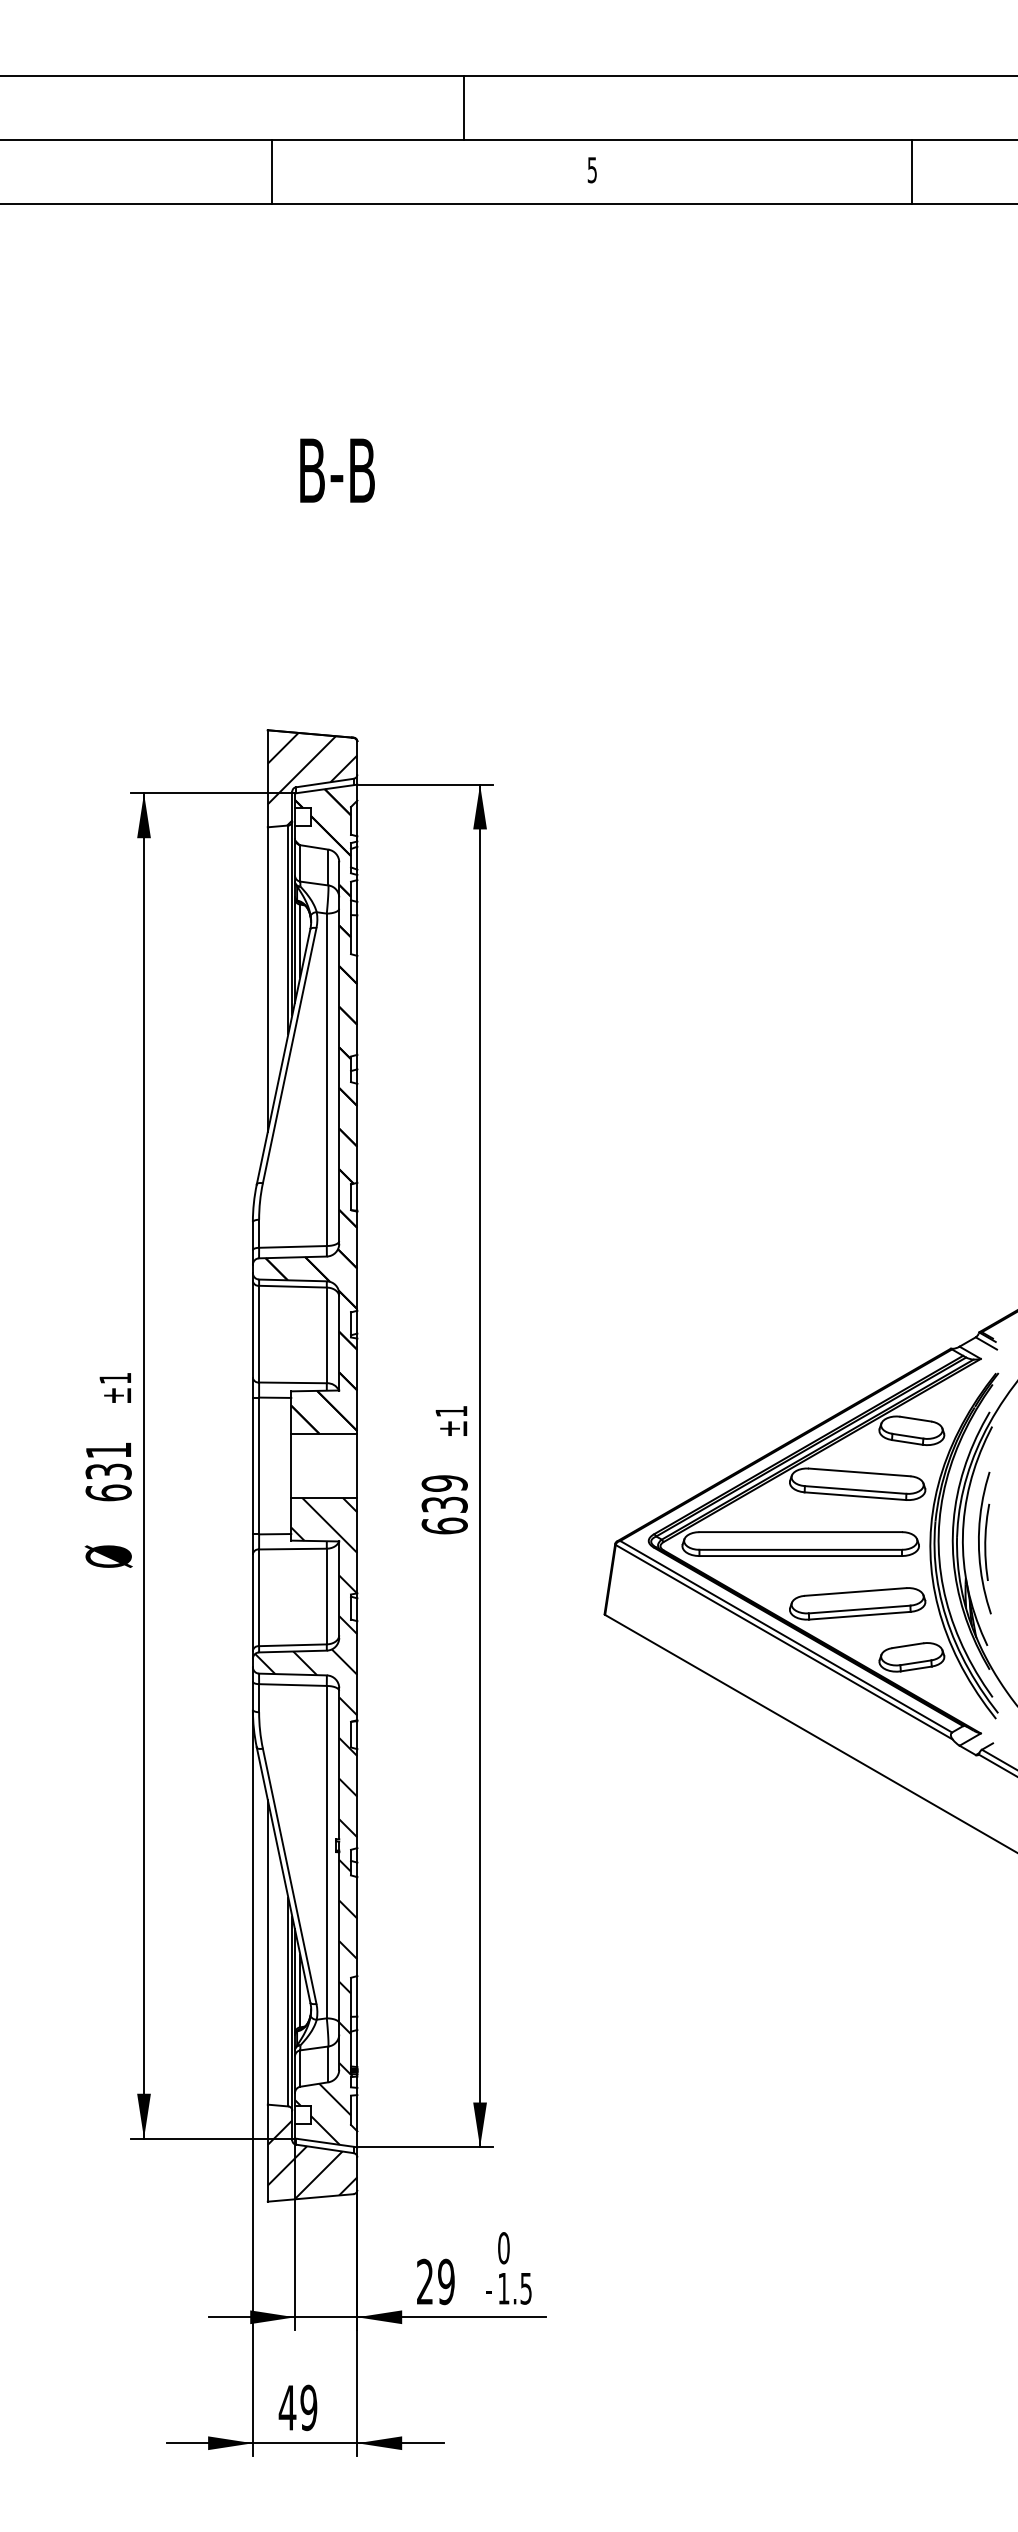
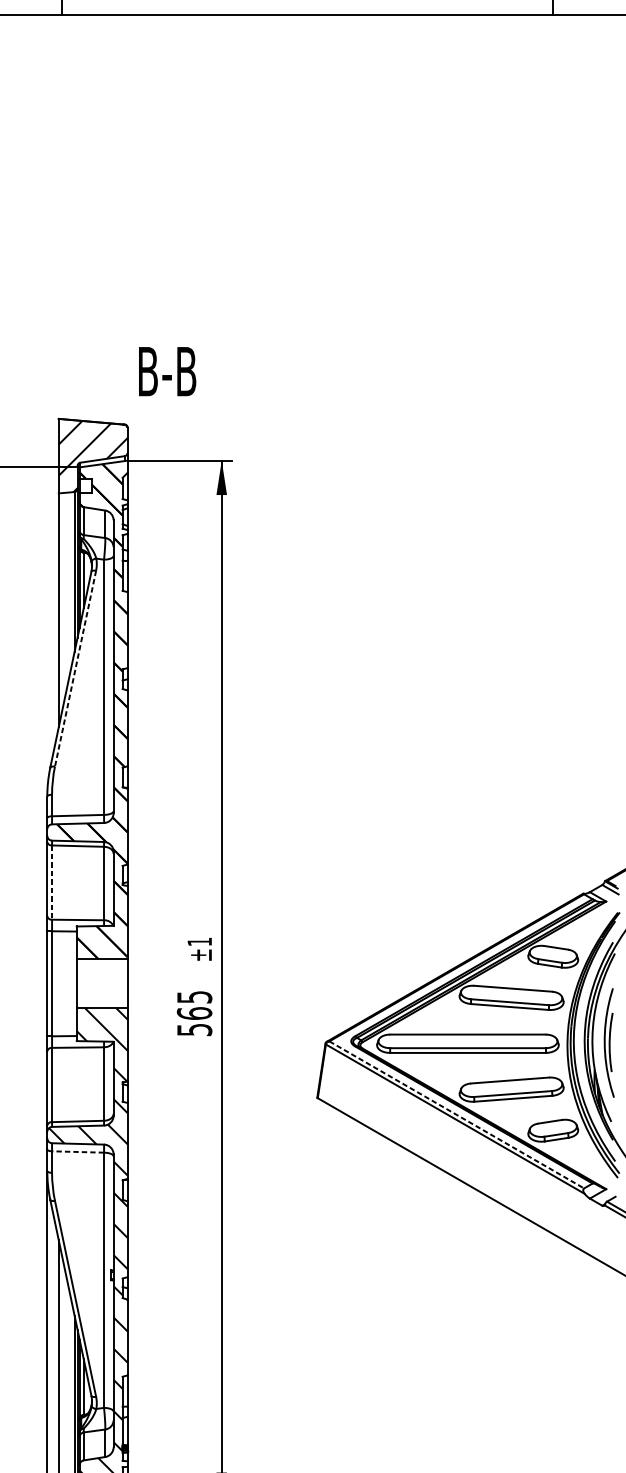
text: (337, 470) -> (167, 371), moved
line: (289, 1056) -> (75, 669), solid -> dashed
line: (259, 1334) -> (52, 882), solid -> dashed
text: (444, 1504) -> (194, 1013), 639 -> 565
line: (786, 1636) -> (457, 1114), solid -> dashed
line: (292, 1685) -> (77, 1152), solid -> dashed

